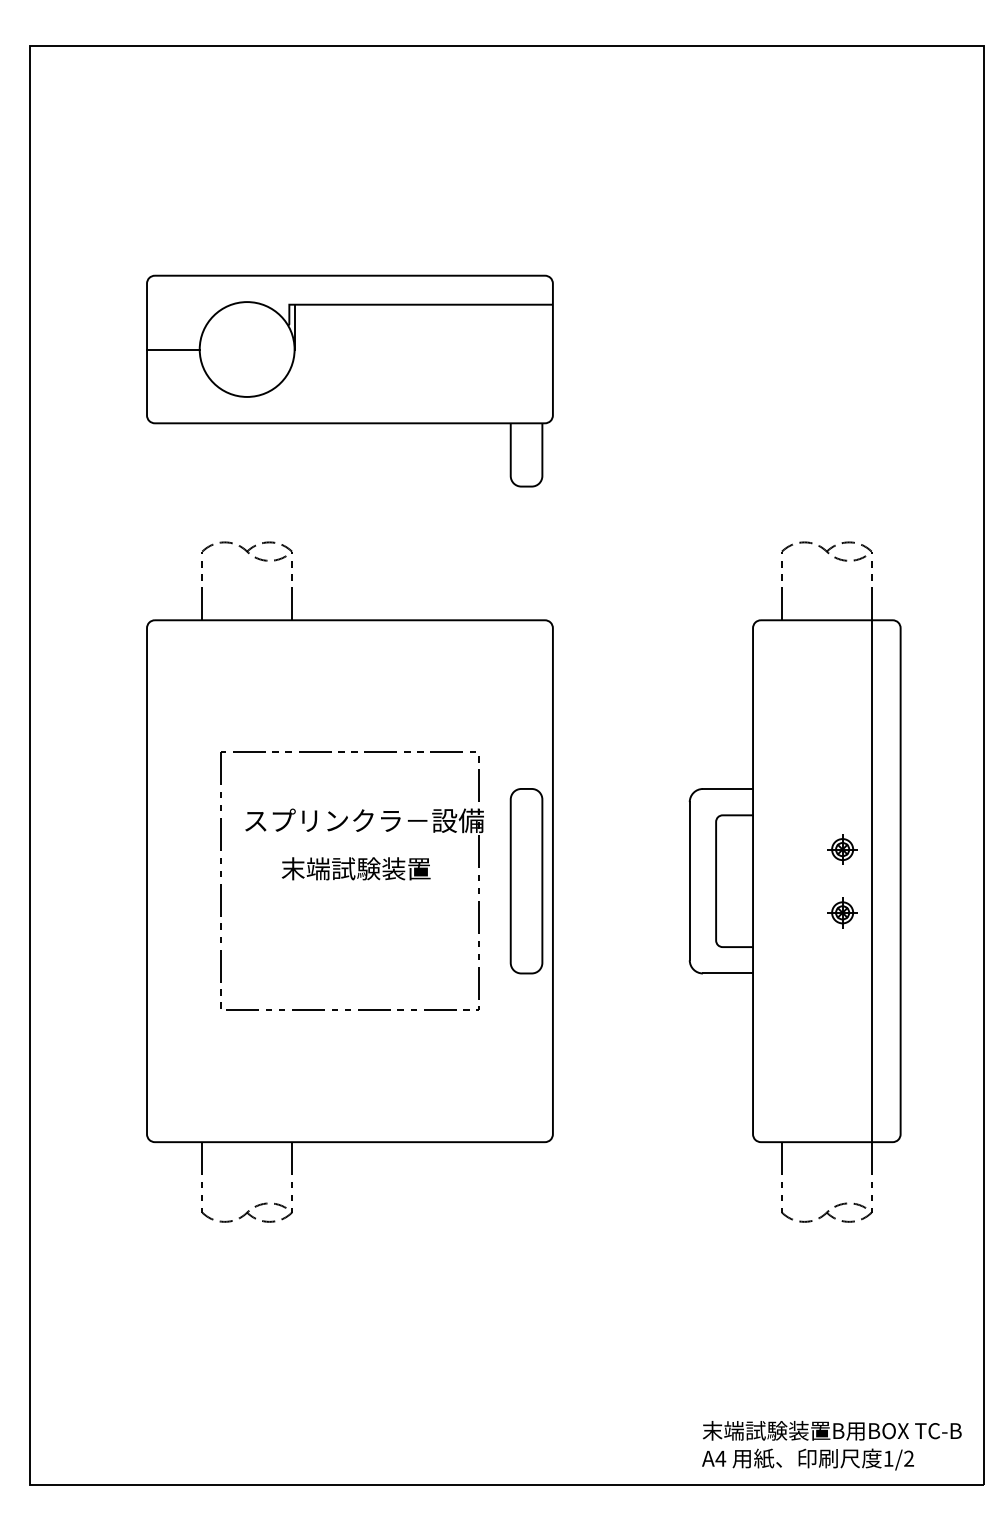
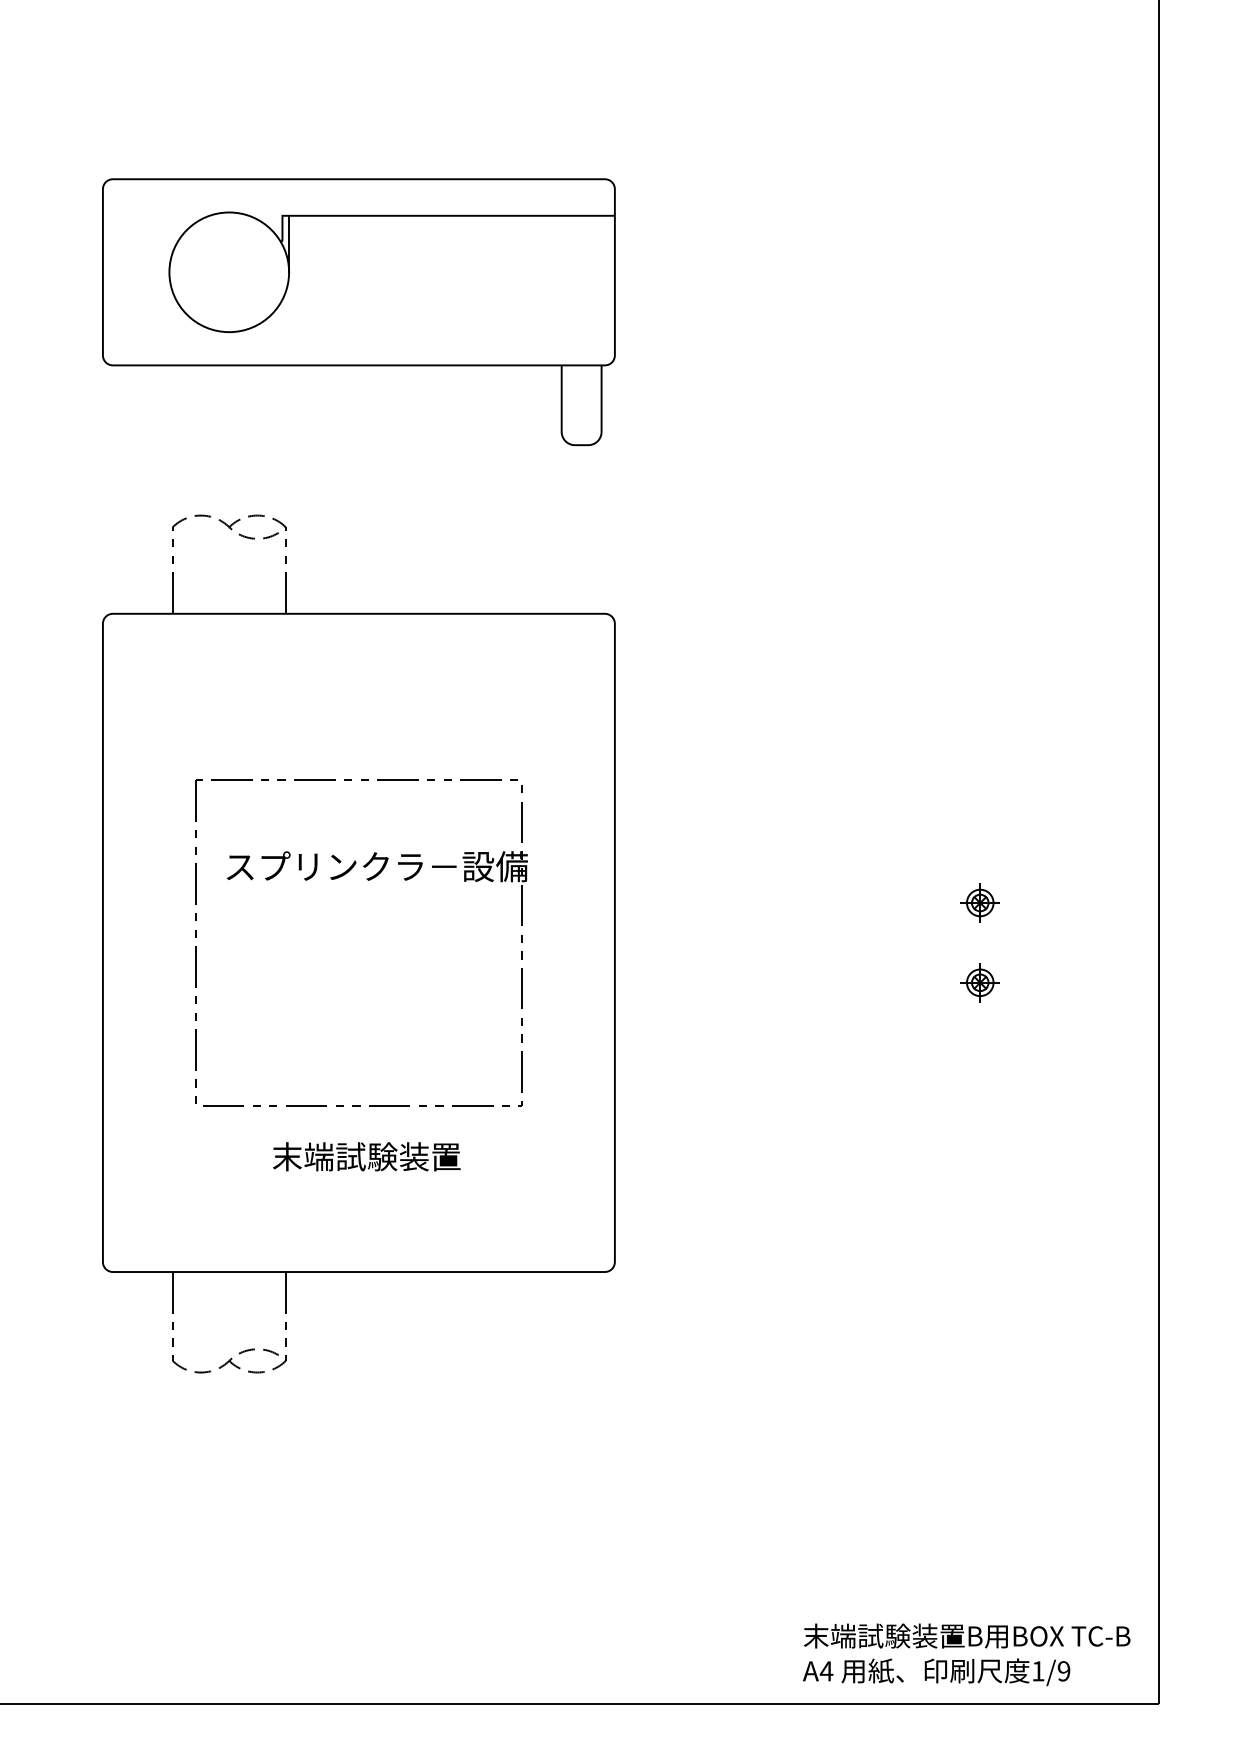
line: (173, 349) -> (136, 272), removed
text: (355, 868) -> (365, 1156), moved
part: (526, 881) -> (581, 943), removed
part: (794, 881) -> (919, 943), removed
text: (908, 1458) -> (1063, 1670), 1/2 -> 1/9

